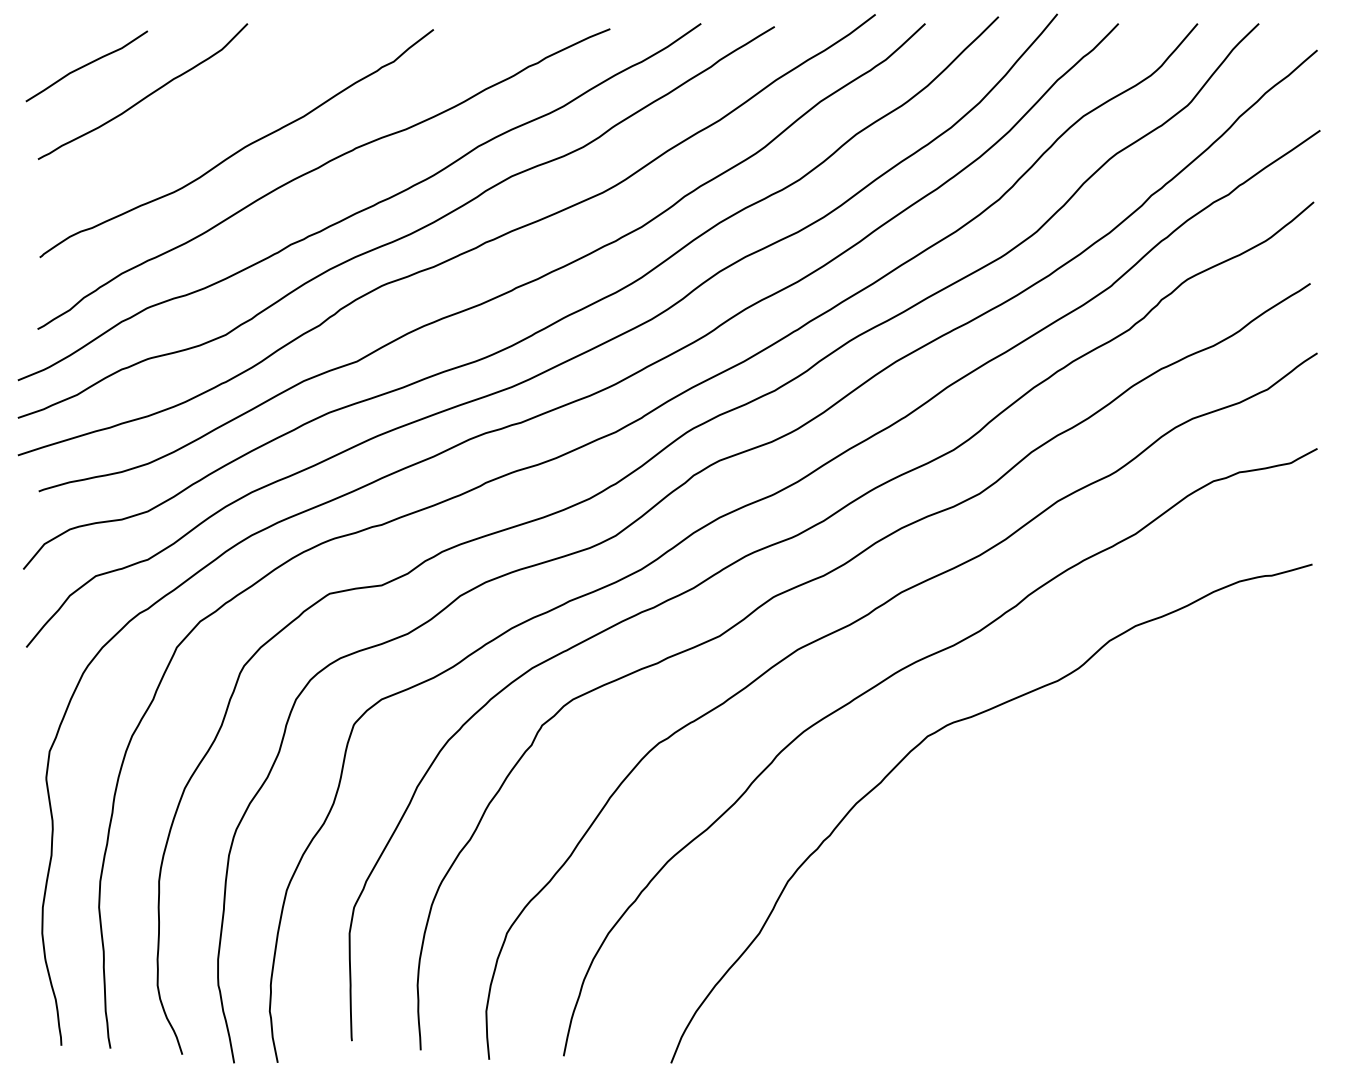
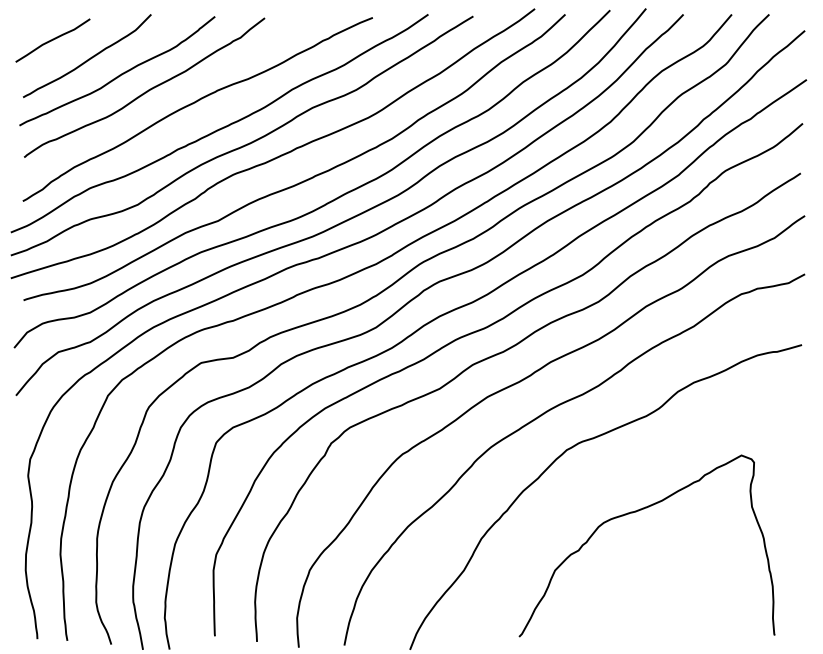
curve: (195, 121) -> (119, 74), added
curve: (1041, 838) -> (636, 512), added

